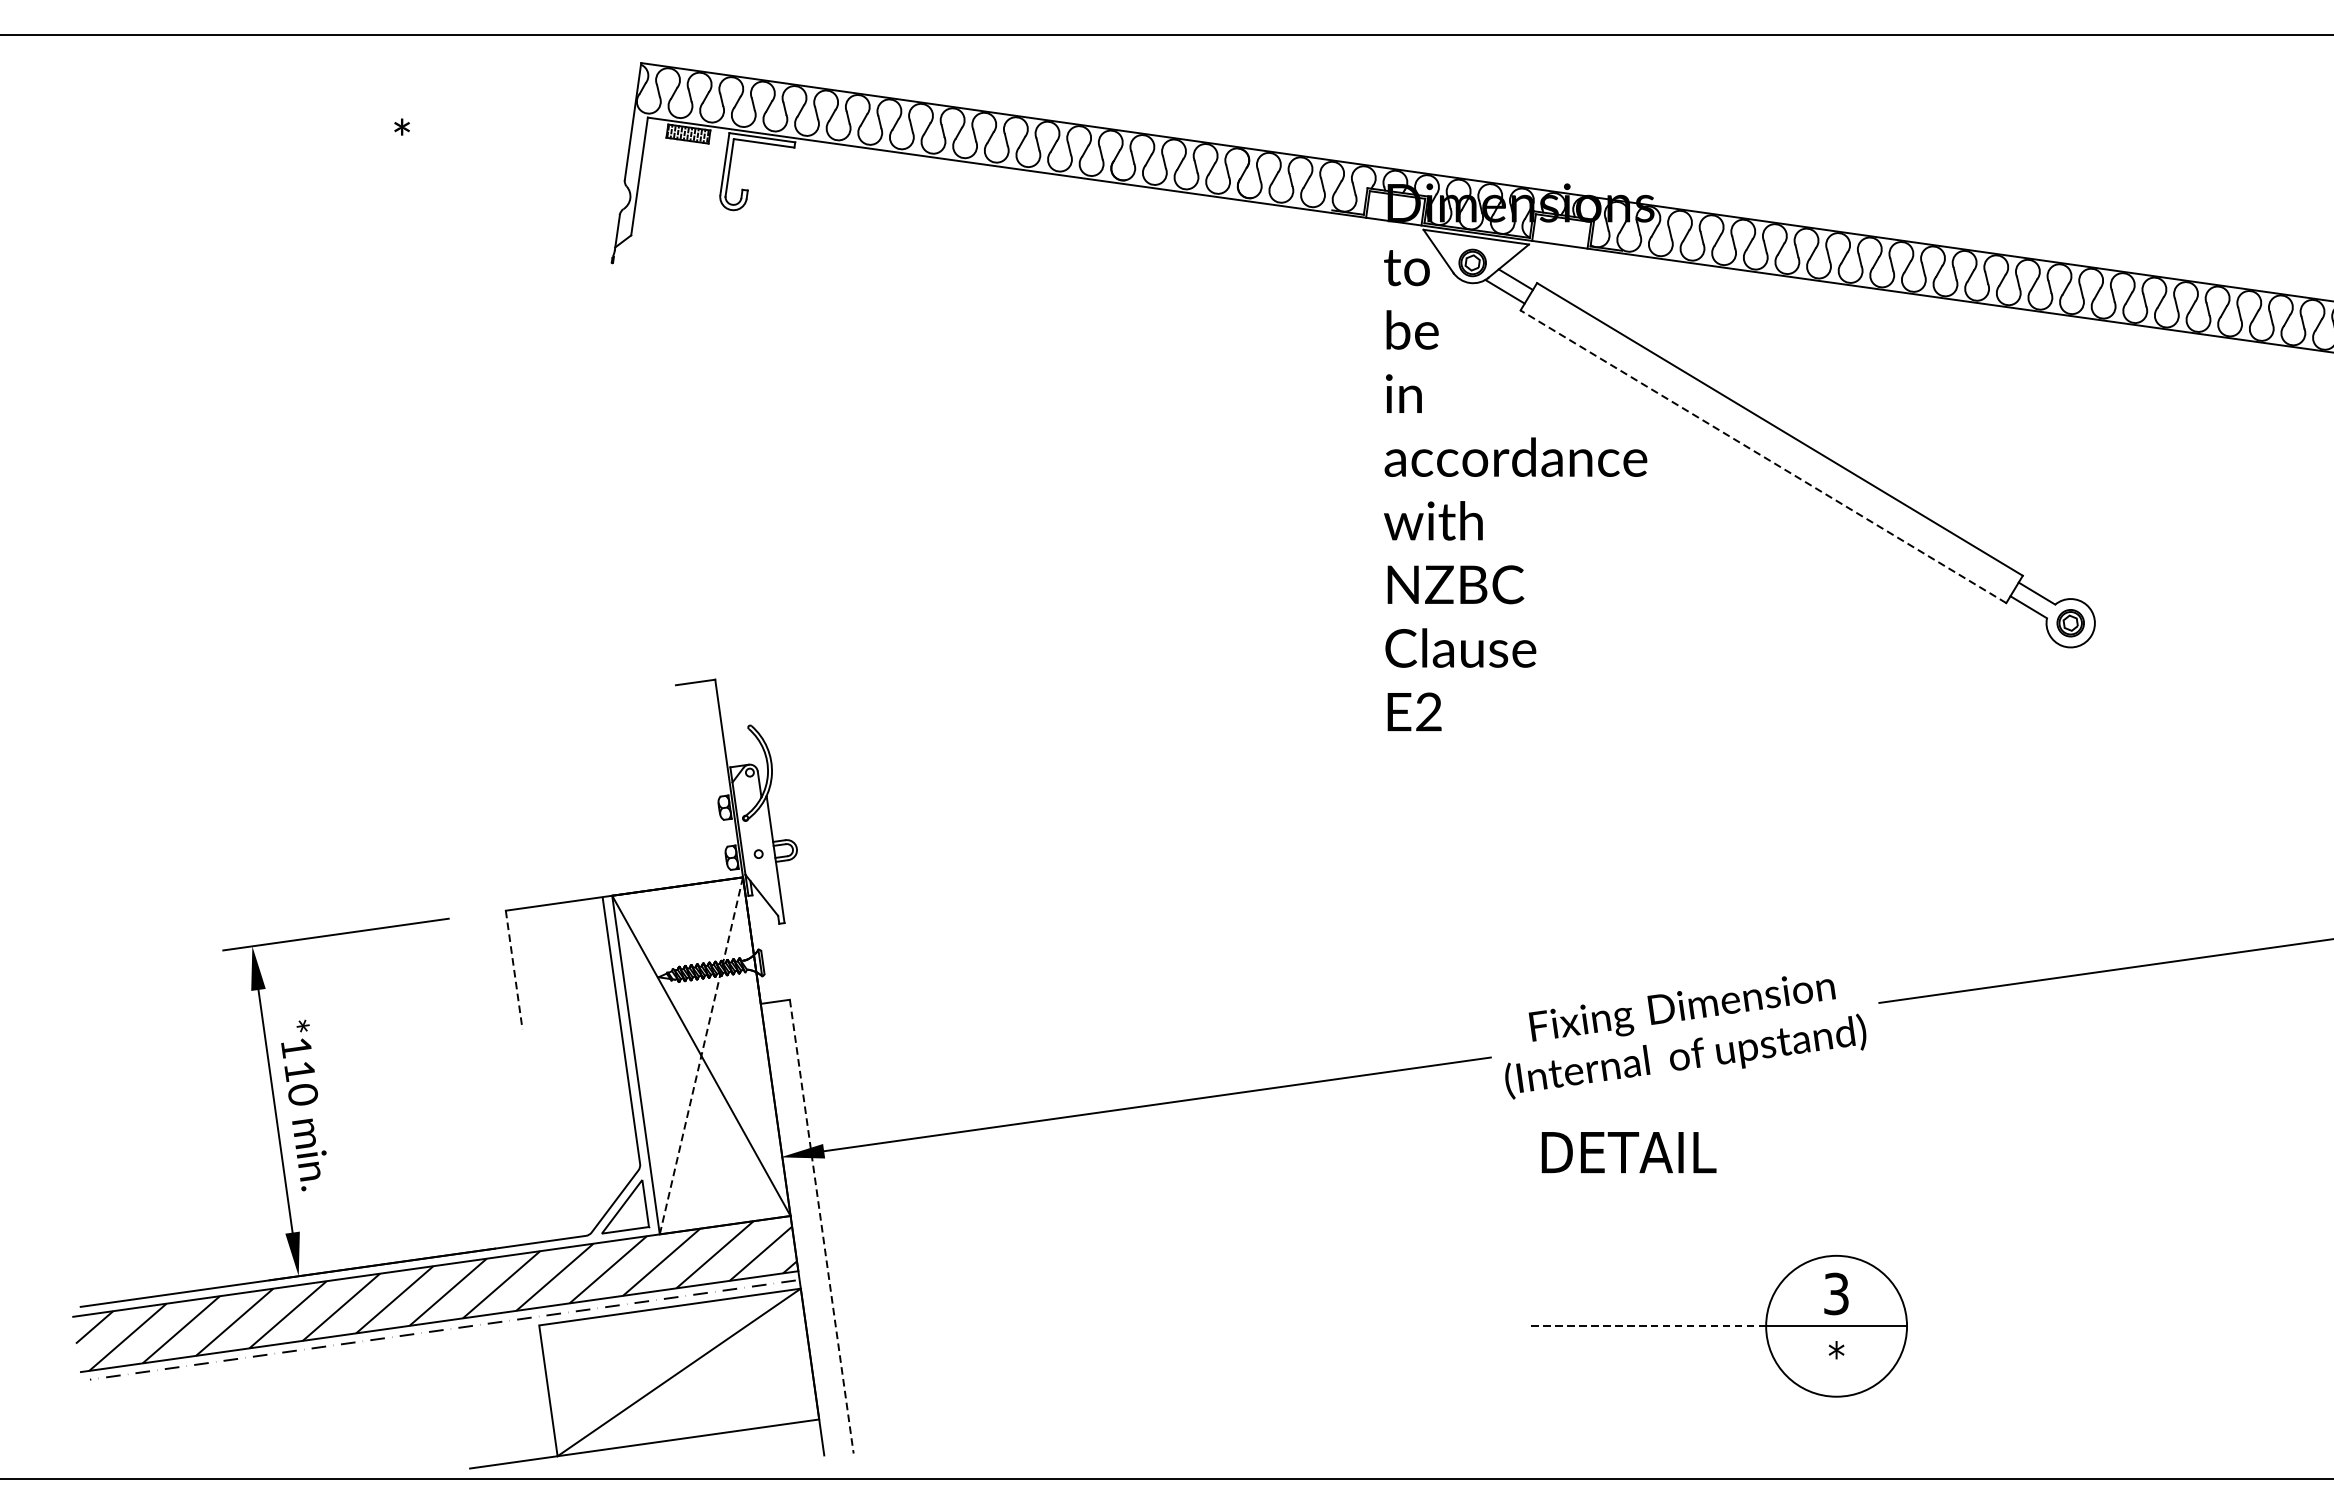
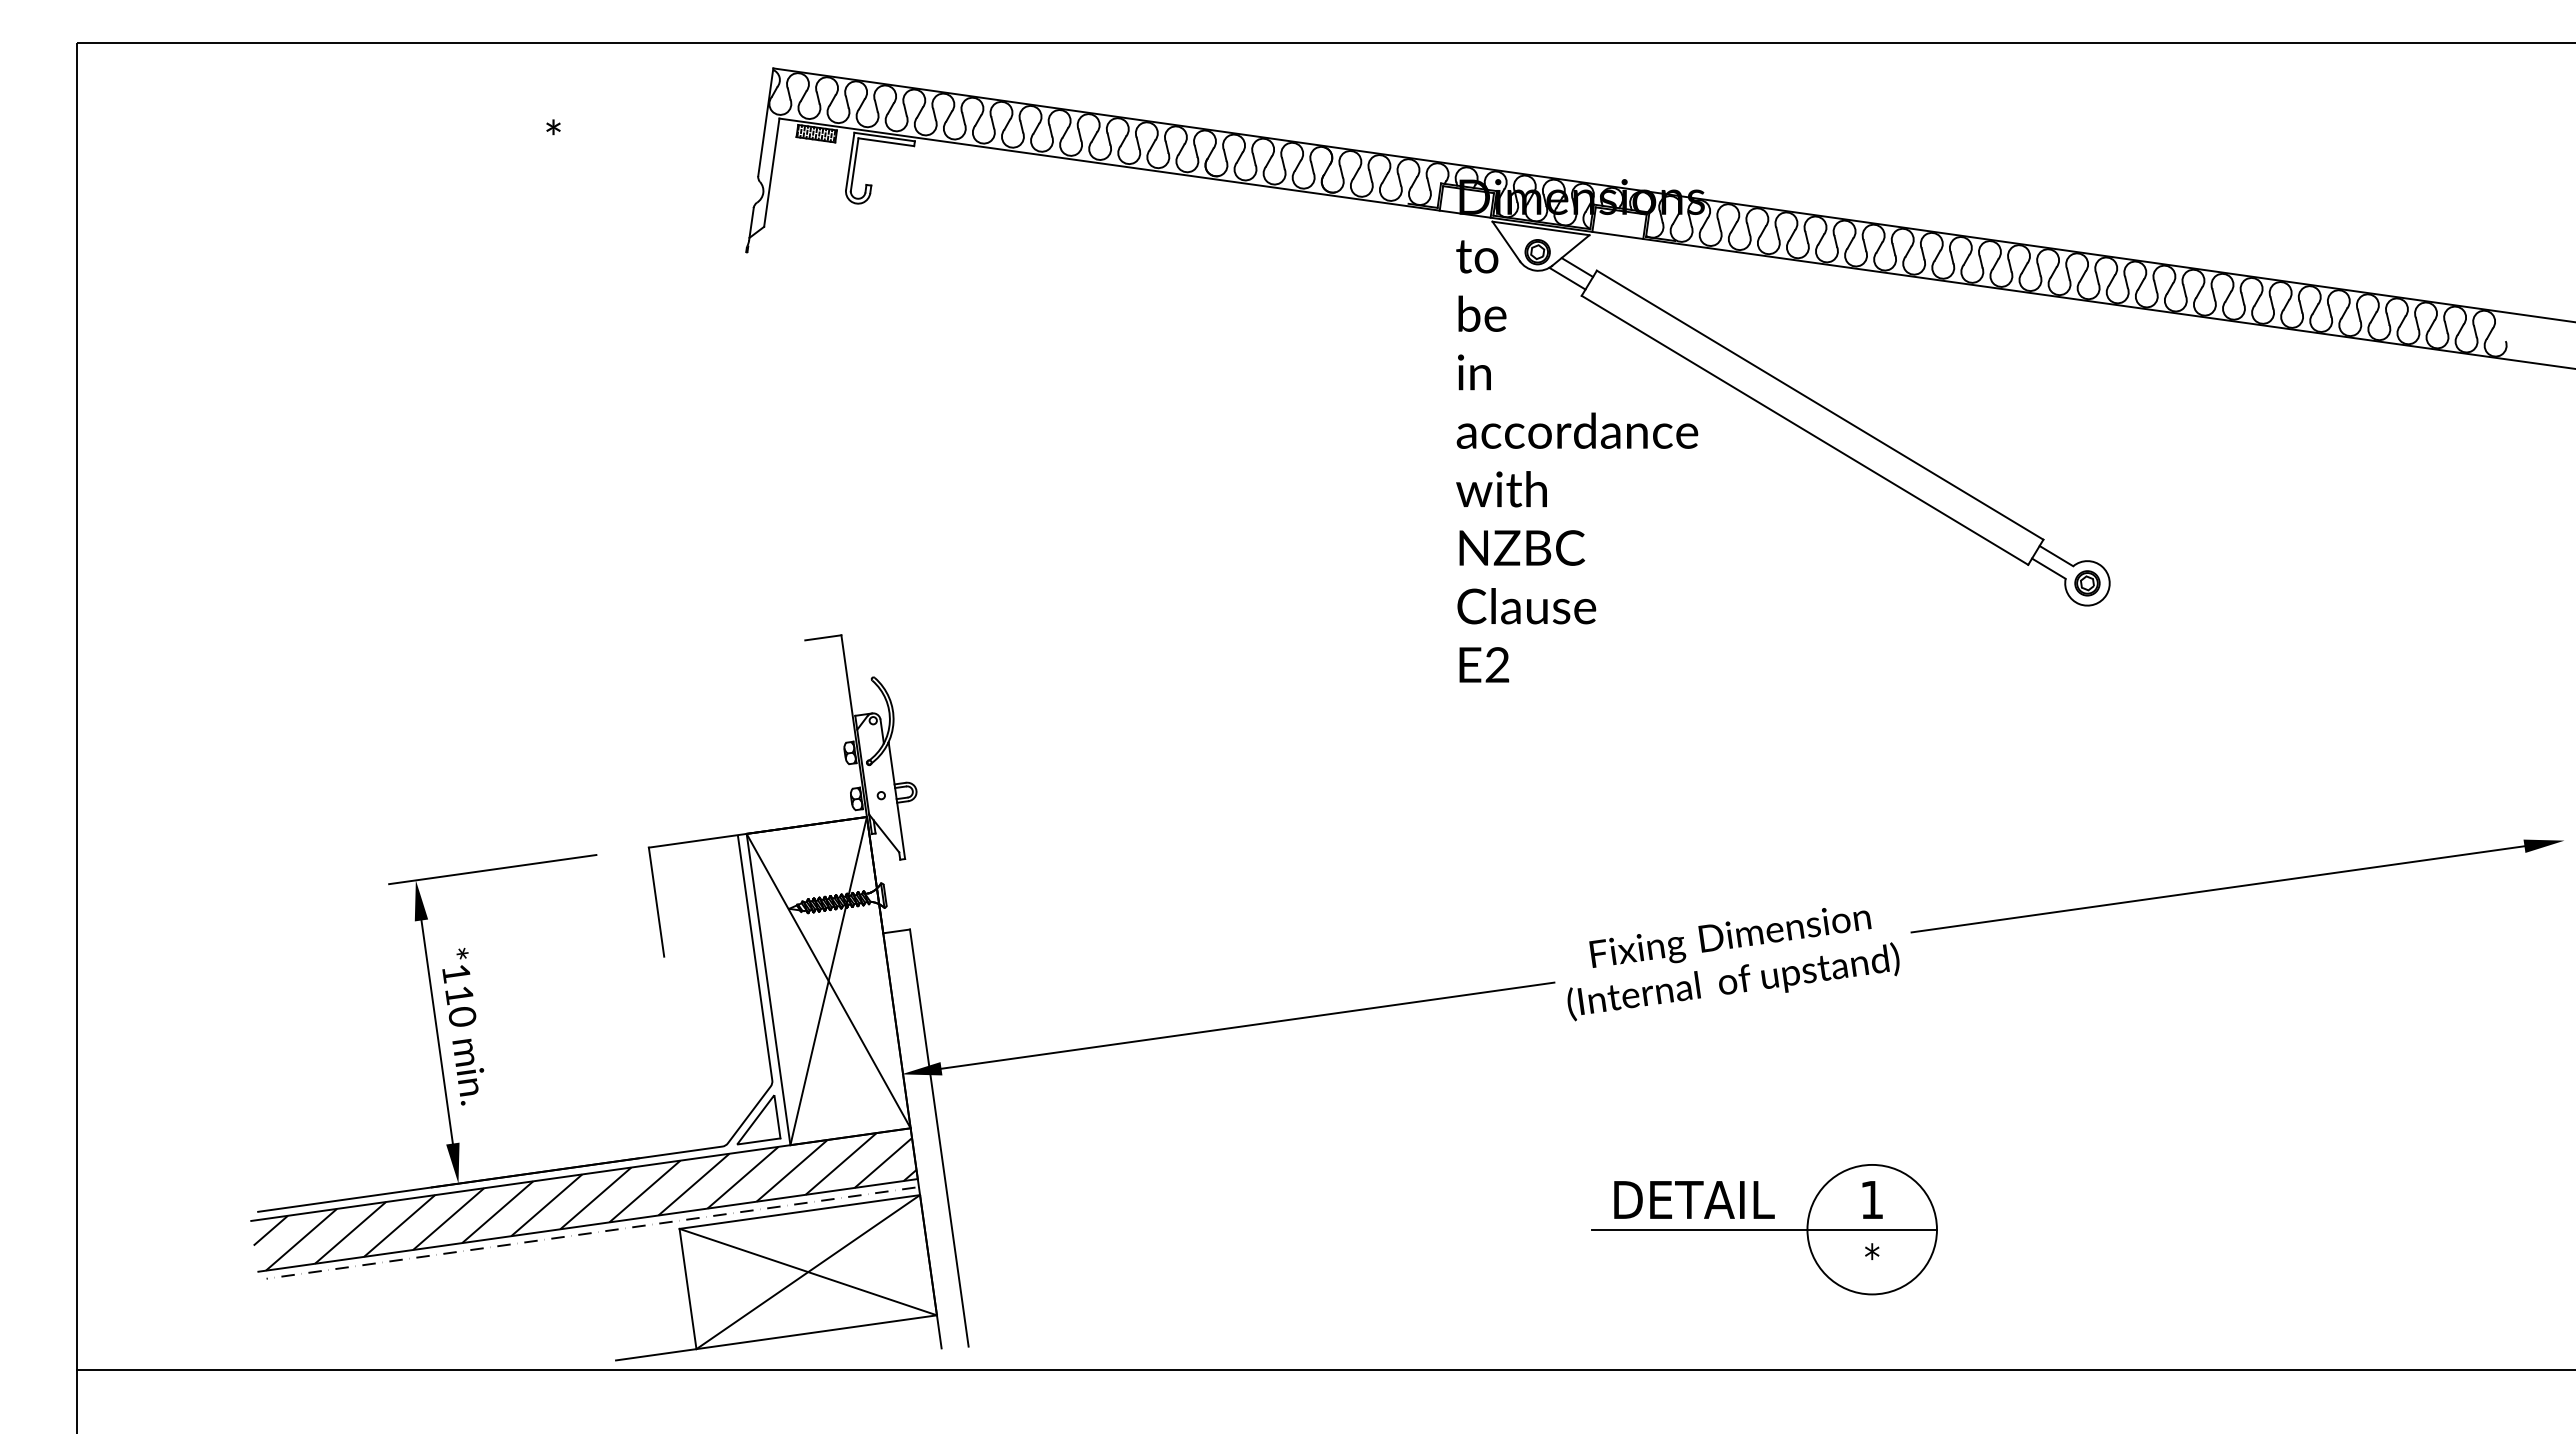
line: (1764, 456) -> (1805, 430), dashed -> solid
line: (514, 970) -> (656, 902), dashed -> solid
line: (701, 1056) -> (828, 981), dashed -> solid
text: (1629, 1152) -> (1694, 1199), moved
line: (821, 1227) -> (939, 1138), dashed -> solid
text: (1836, 1293) -> (1872, 1199), 3 -> 1
line: (1648, 1326) -> (1699, 1229), dashed -> solid
line: (678, 1371) -> (807, 1271), added

